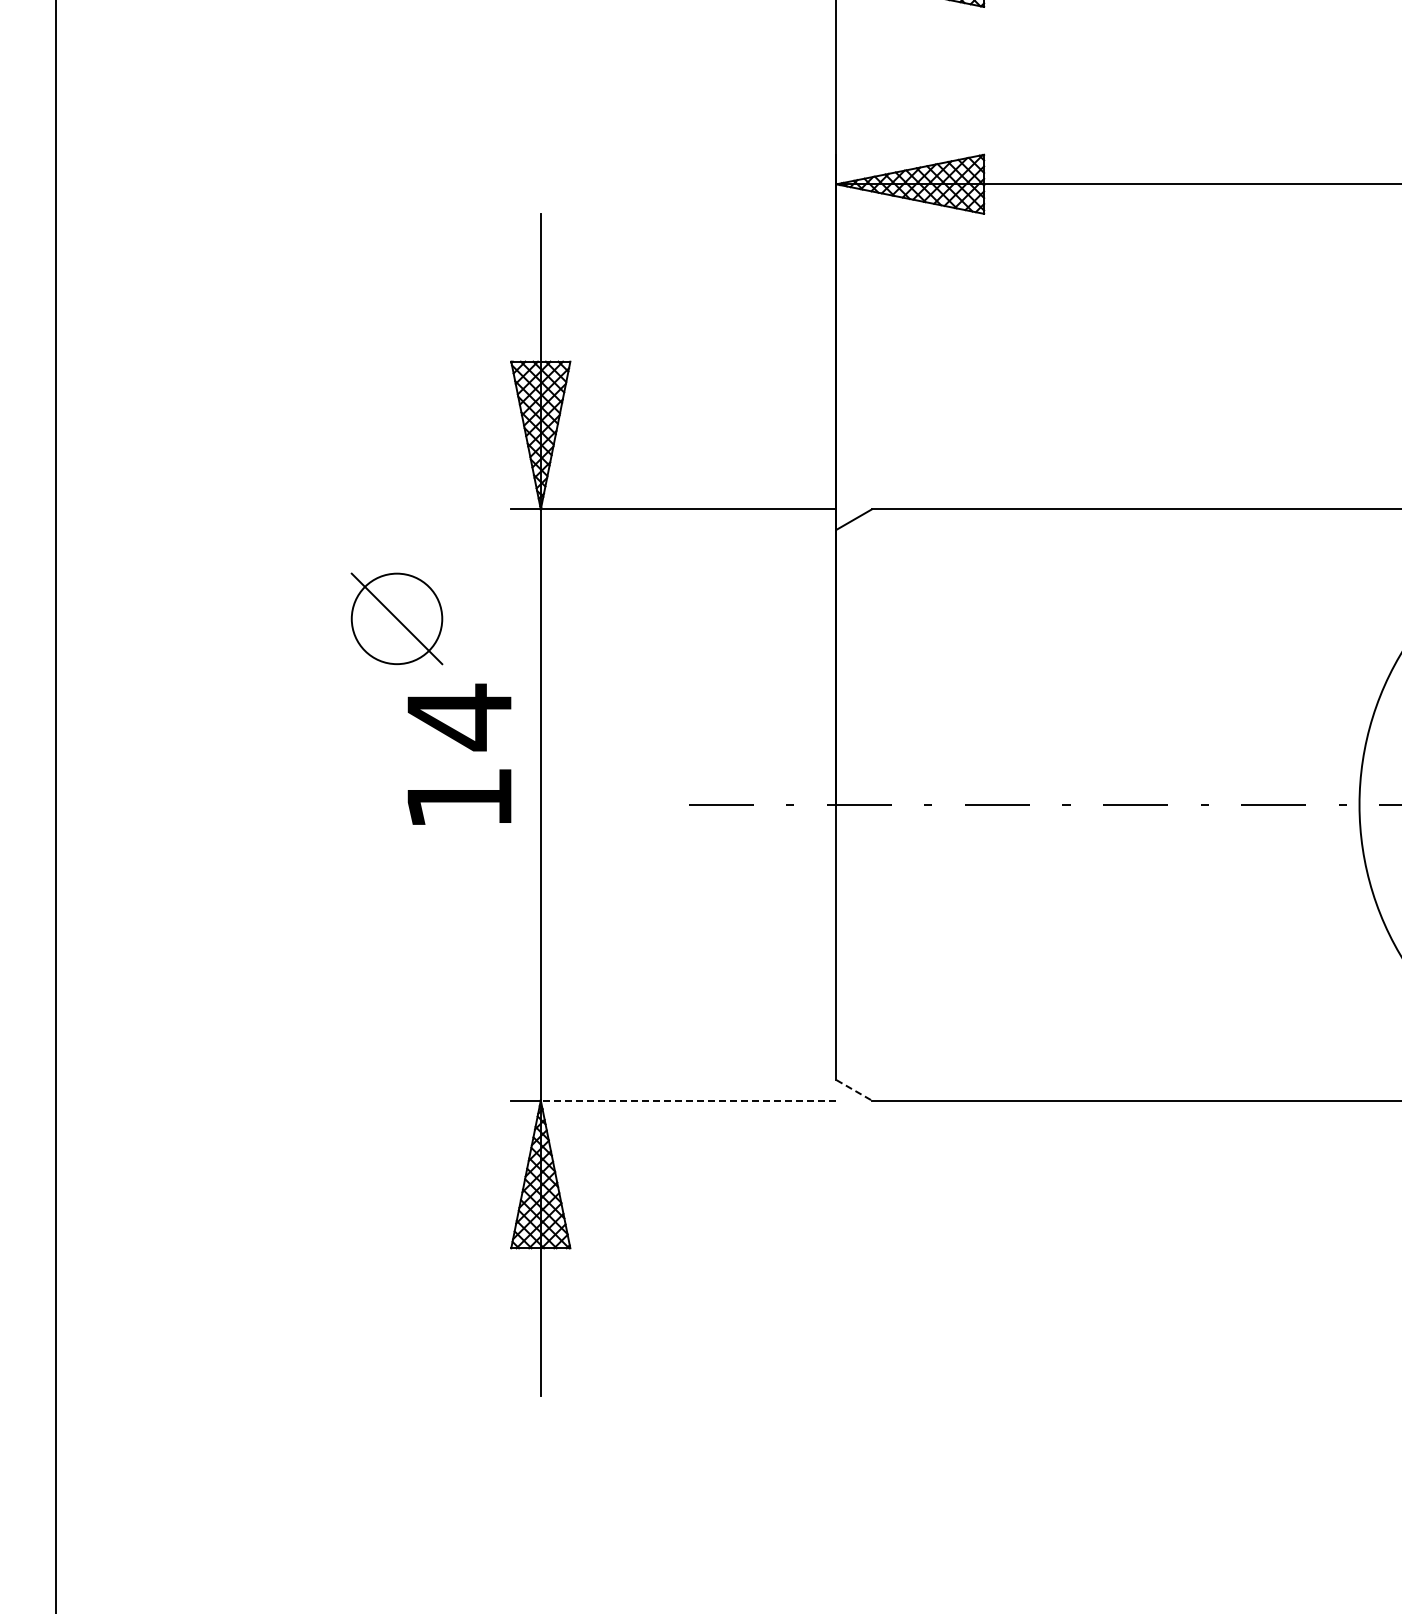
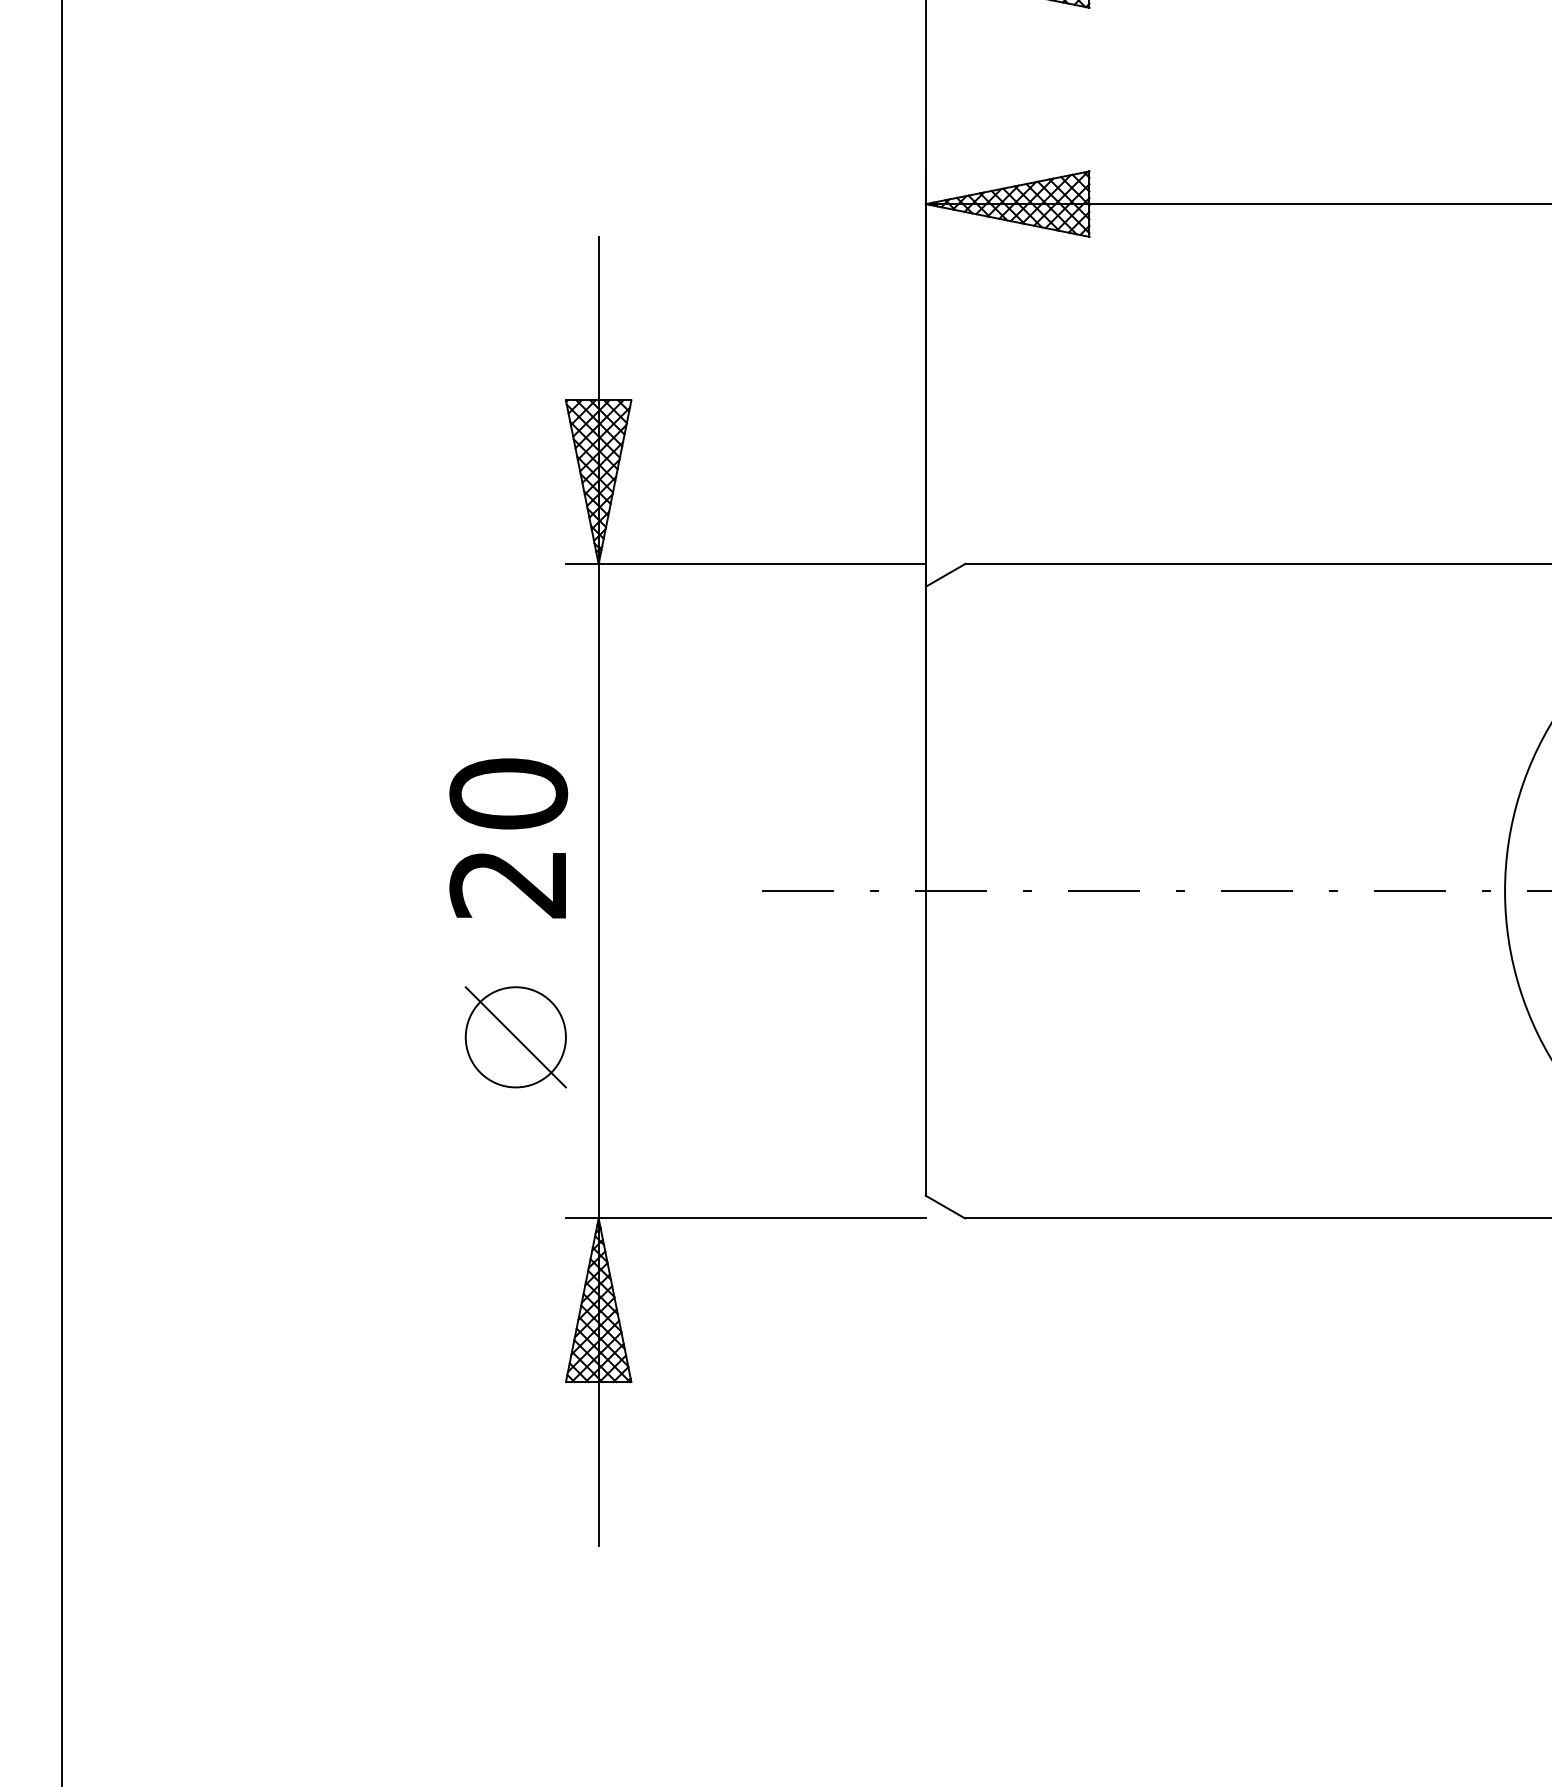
part: (396, 618) -> (515, 1036), moved
text: (459, 756) -> (508, 837), 14 -> 20
line: (854, 1090) -> (945, 1207), dashed -> solid
line: (688, 1100) -> (762, 1218), dashed -> solid

